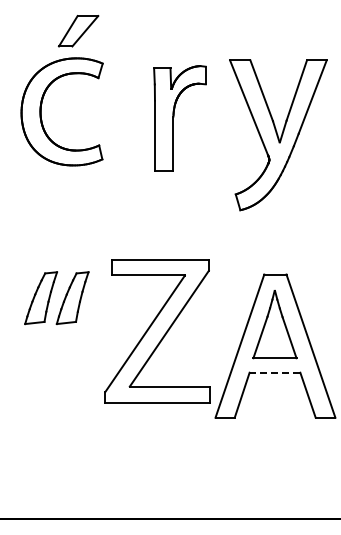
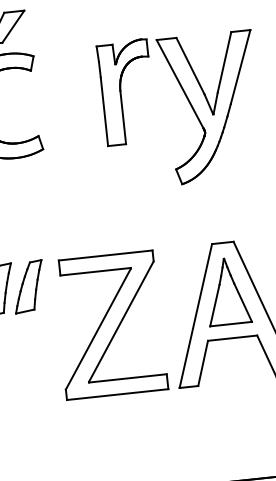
part: (179, 118) -> (126, 92), moved
part: (157, 331) -> (110, 325), moved
line: (274, 372) -> (232, 338), dashed -> solid

